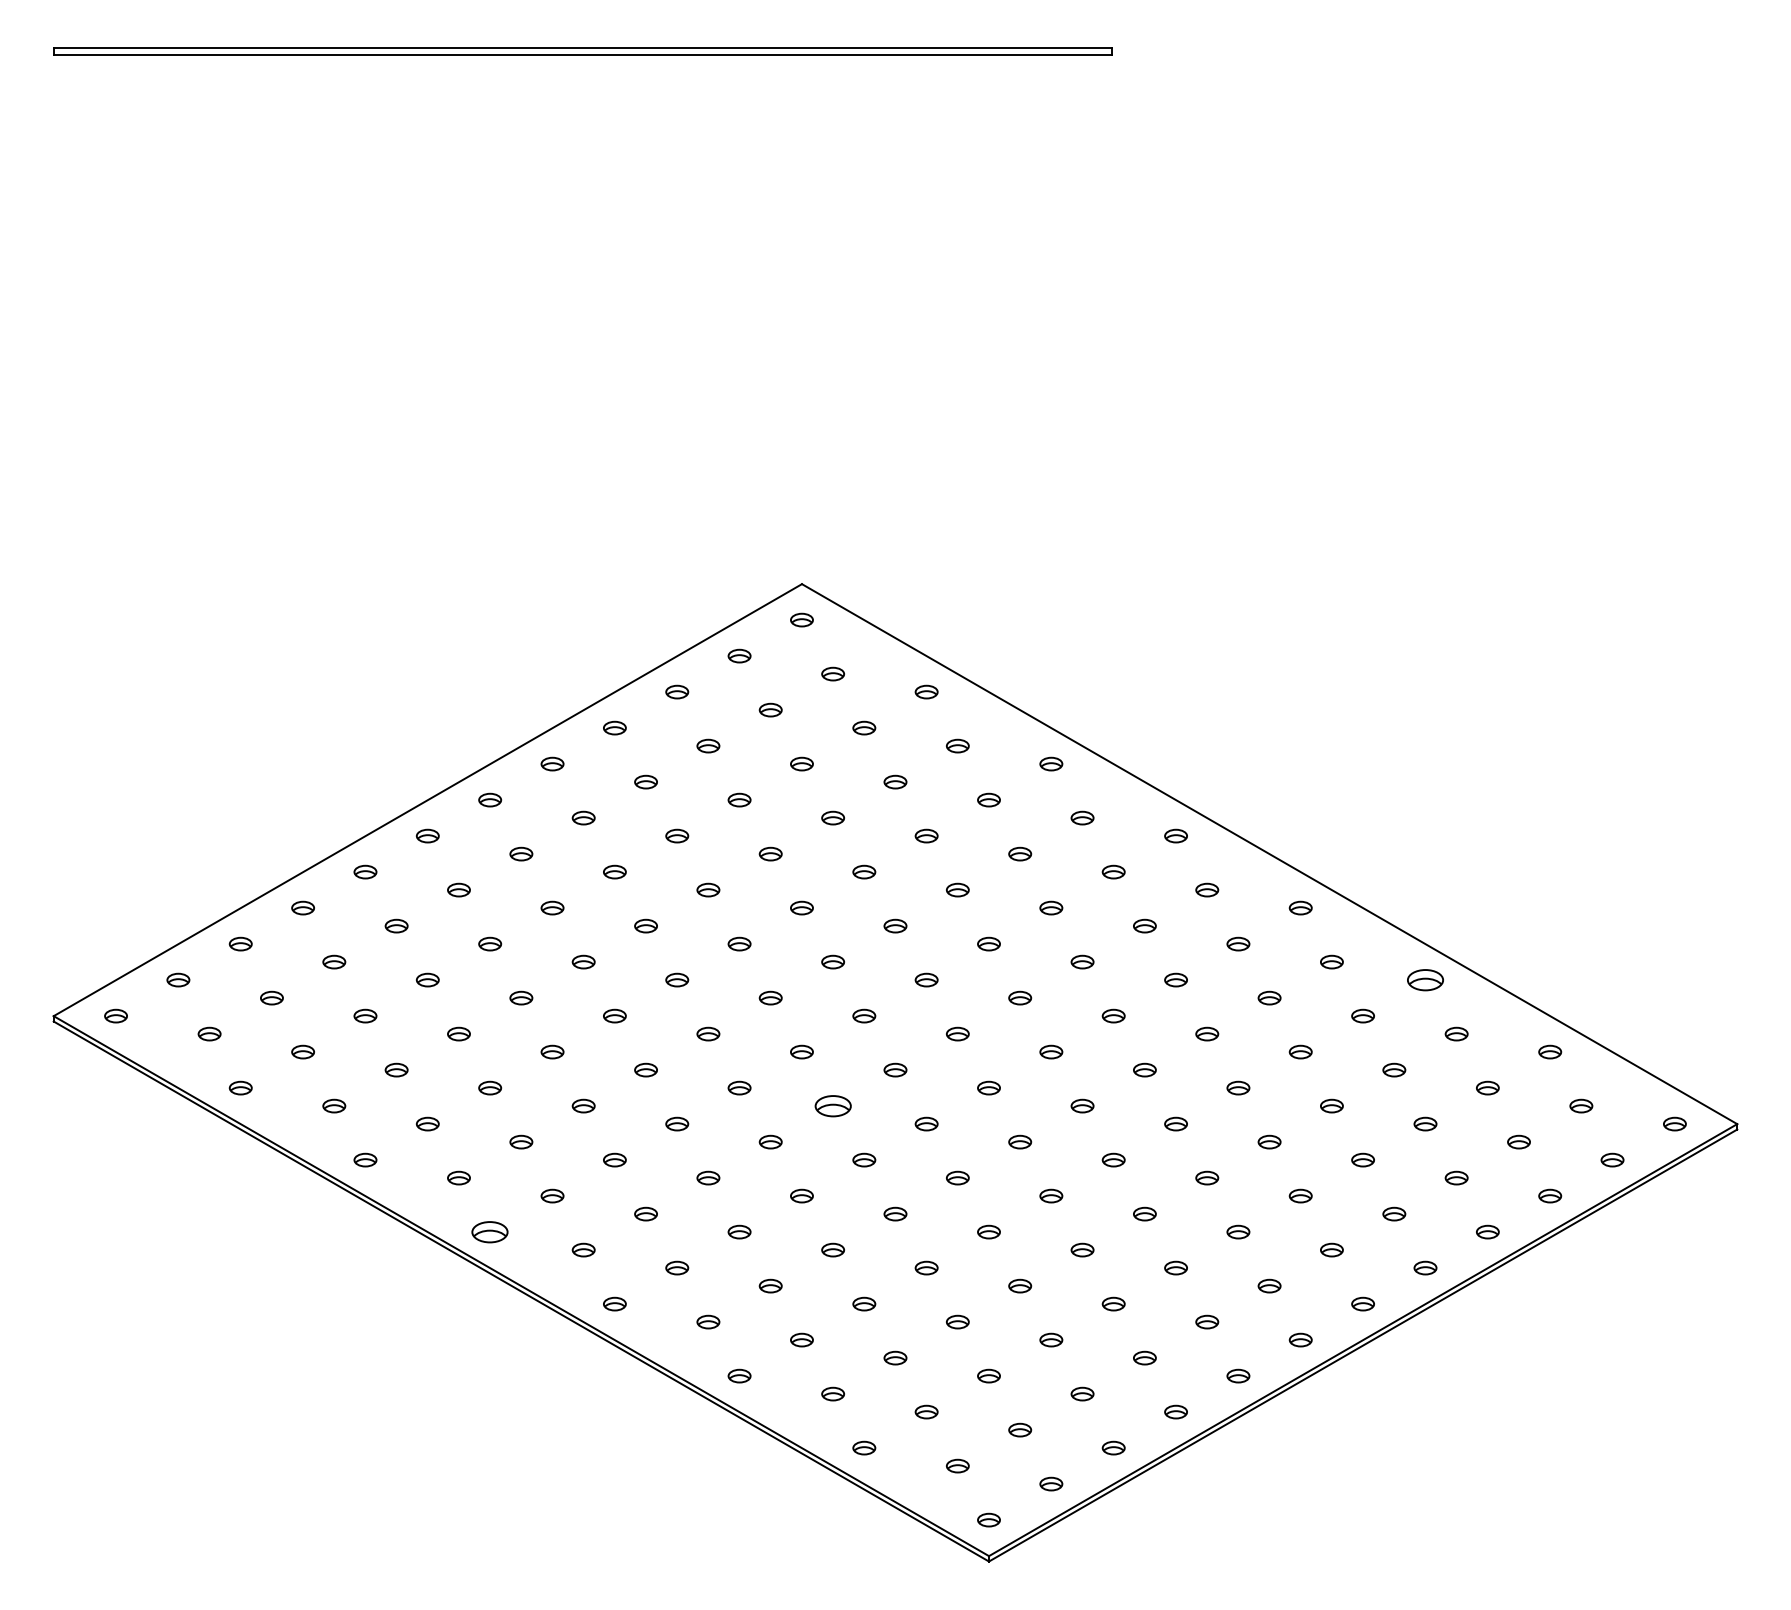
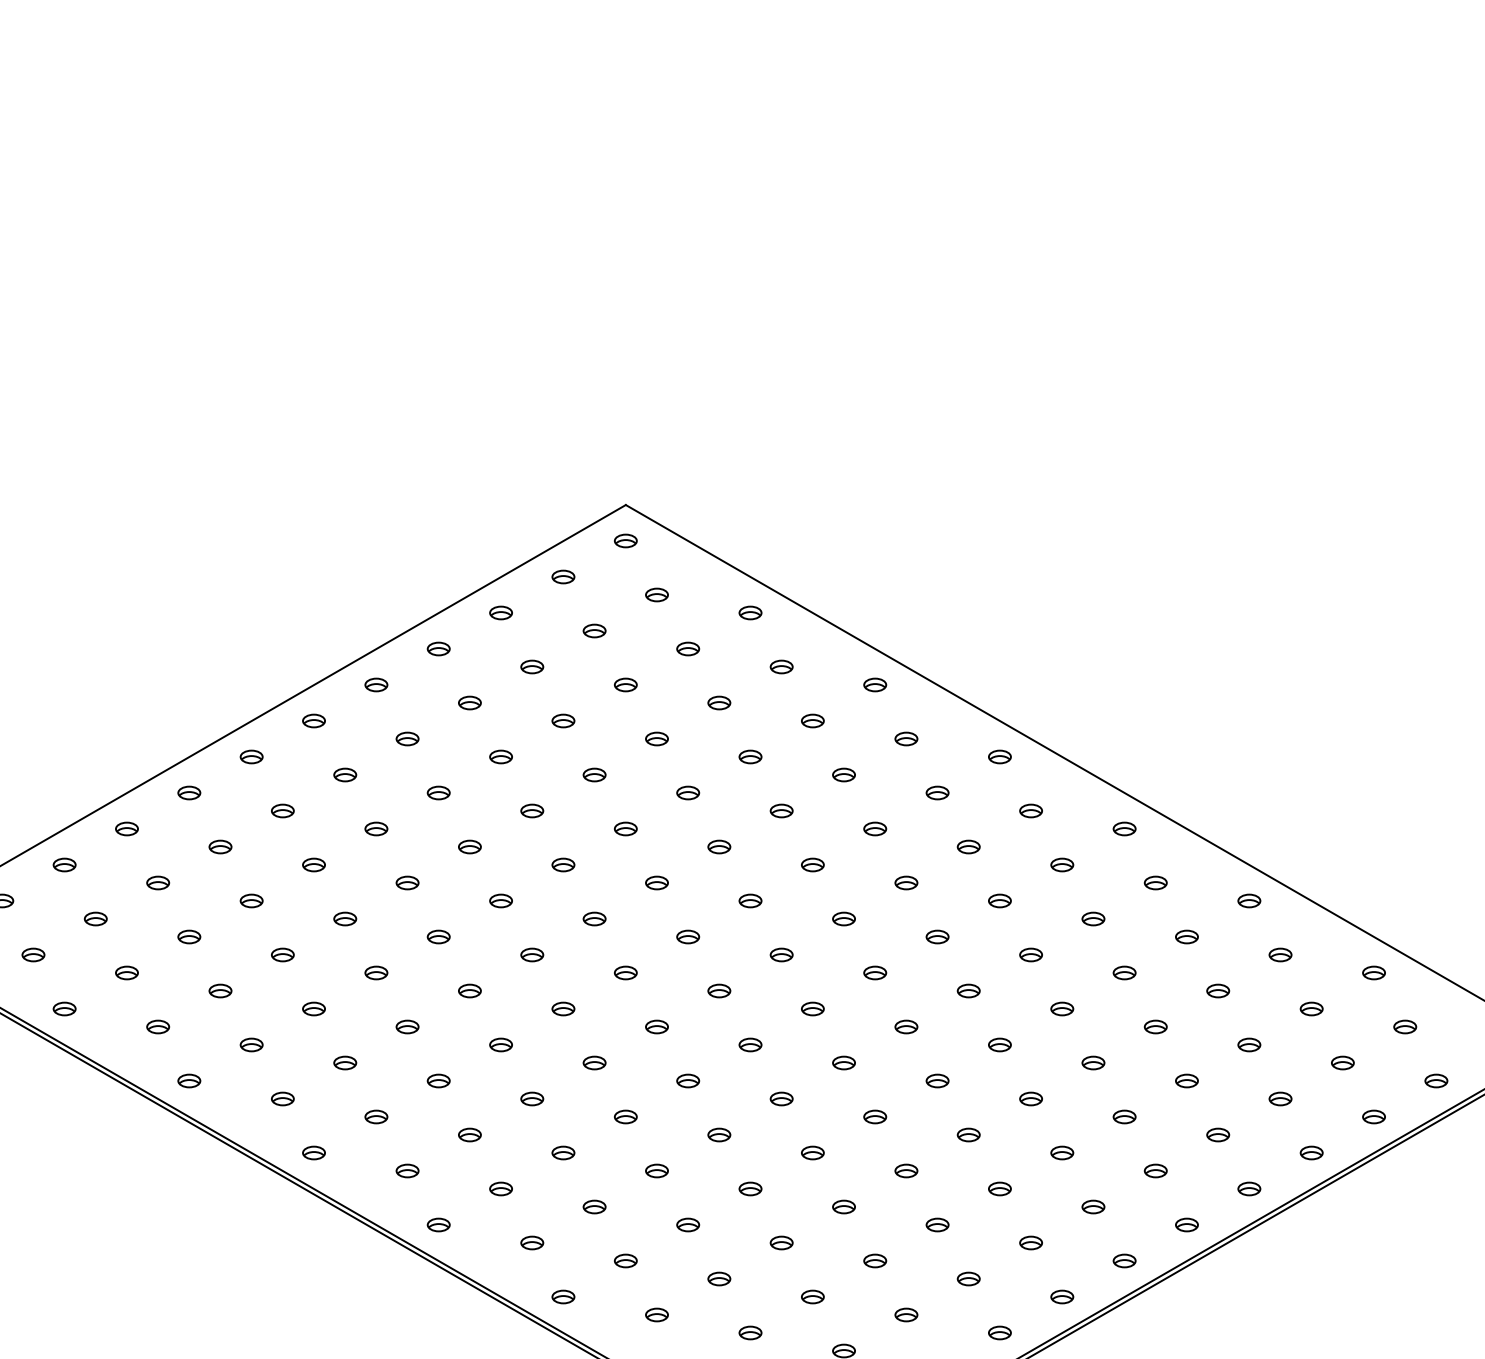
part: (1425, 979) -> (1249, 900), size x0.62
part: (832, 1105) -> (656, 1026), size x0.62
part: (490, 1231) -> (314, 1152), size x0.62

